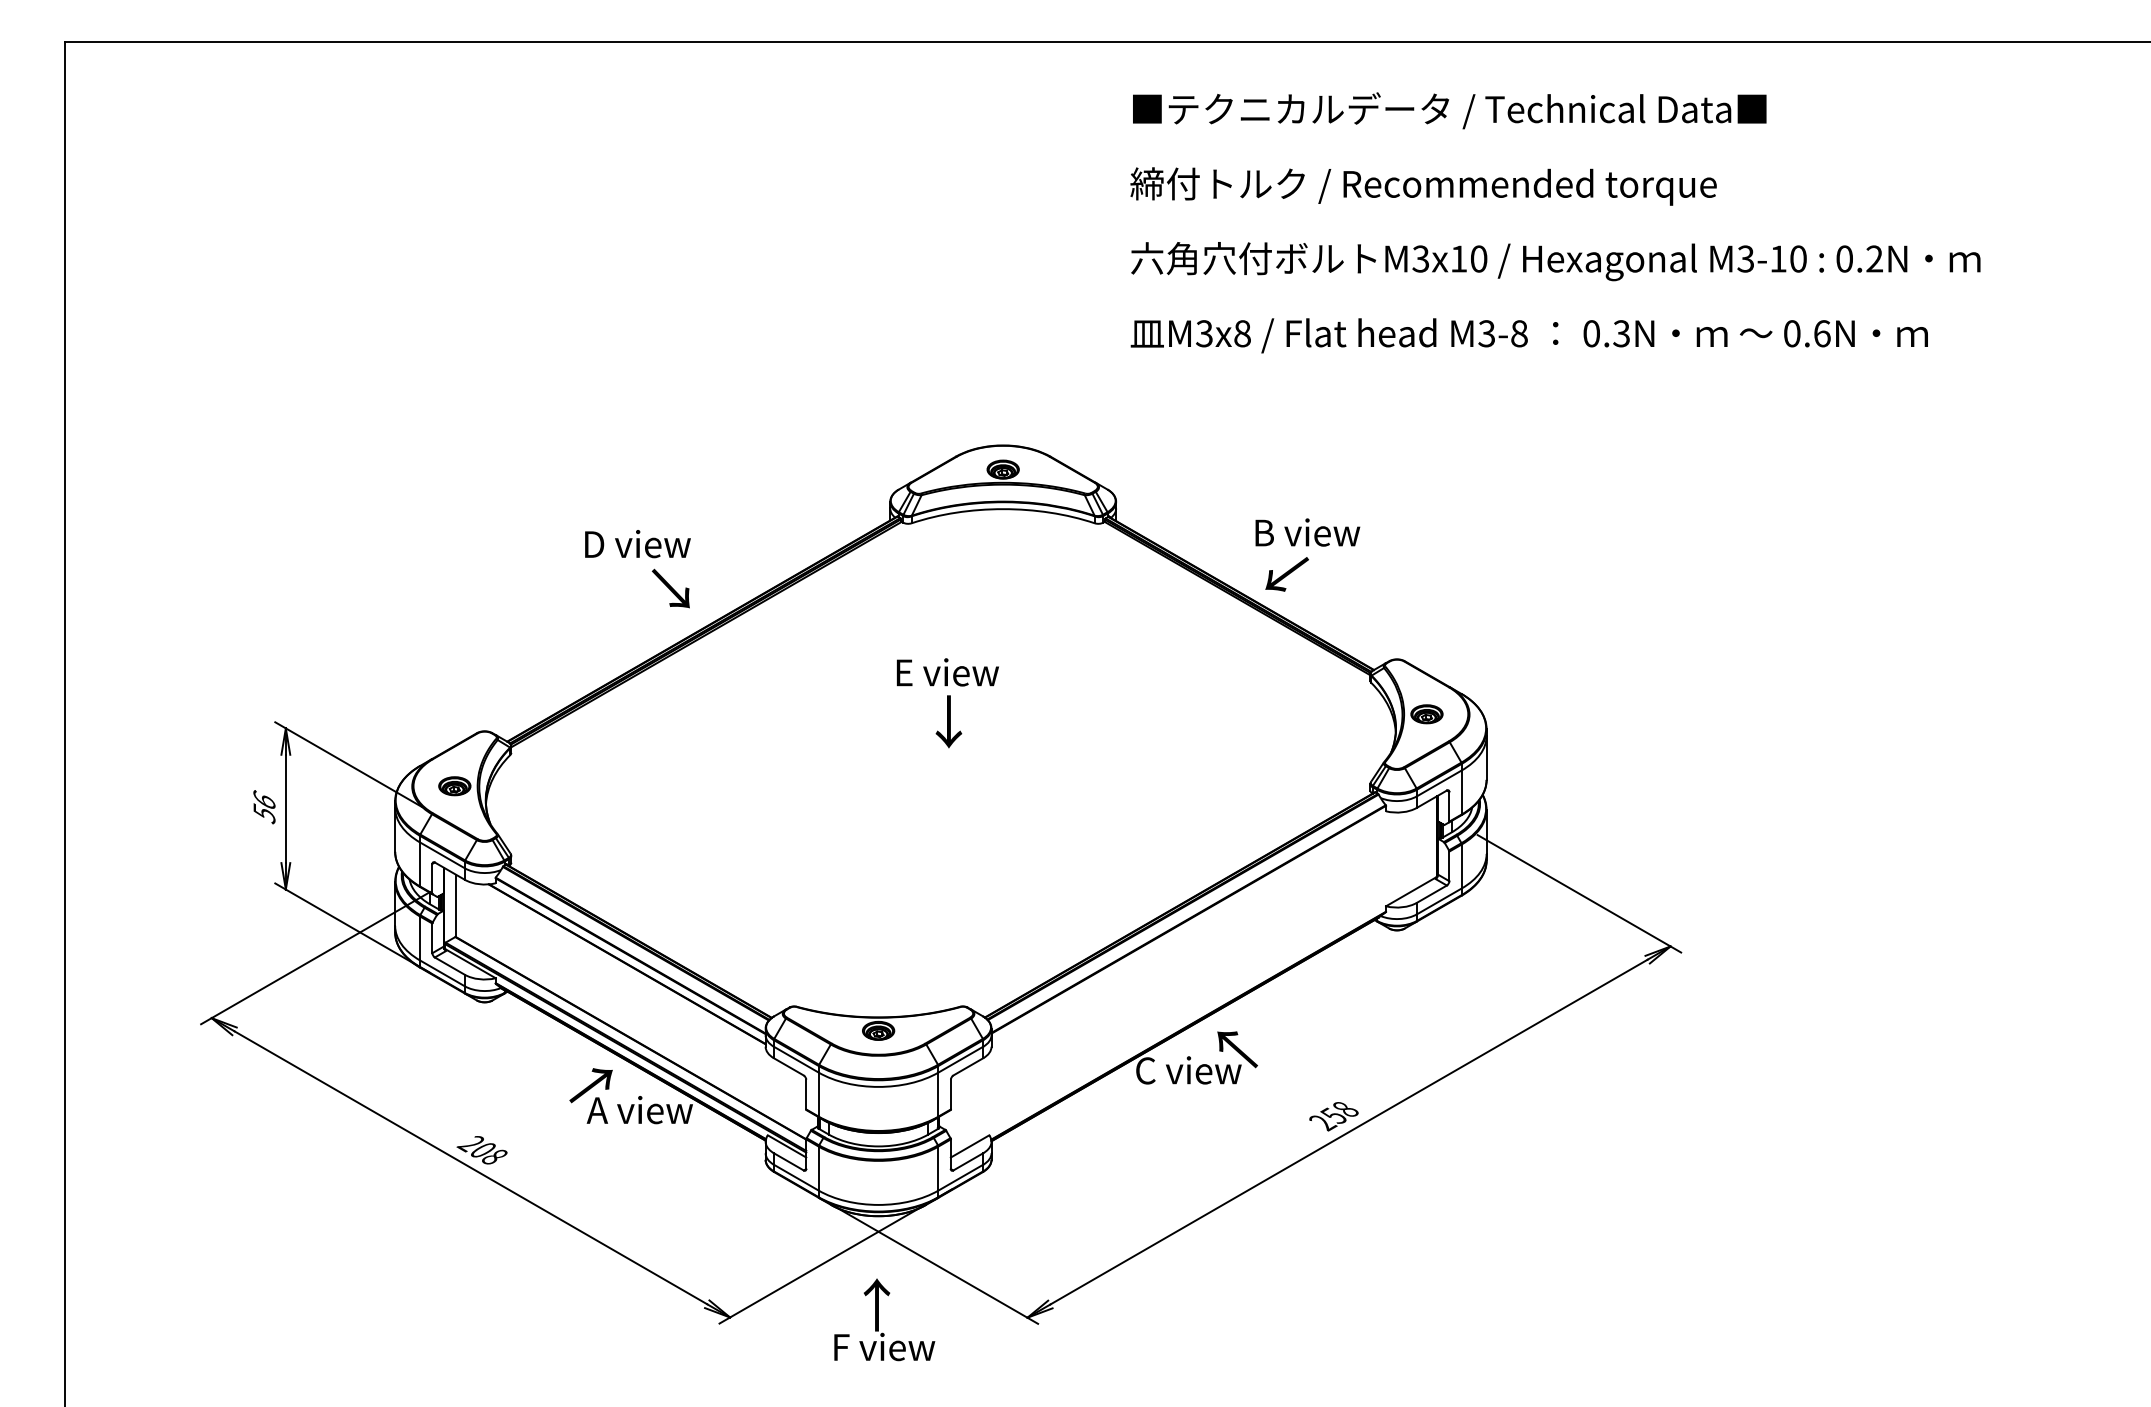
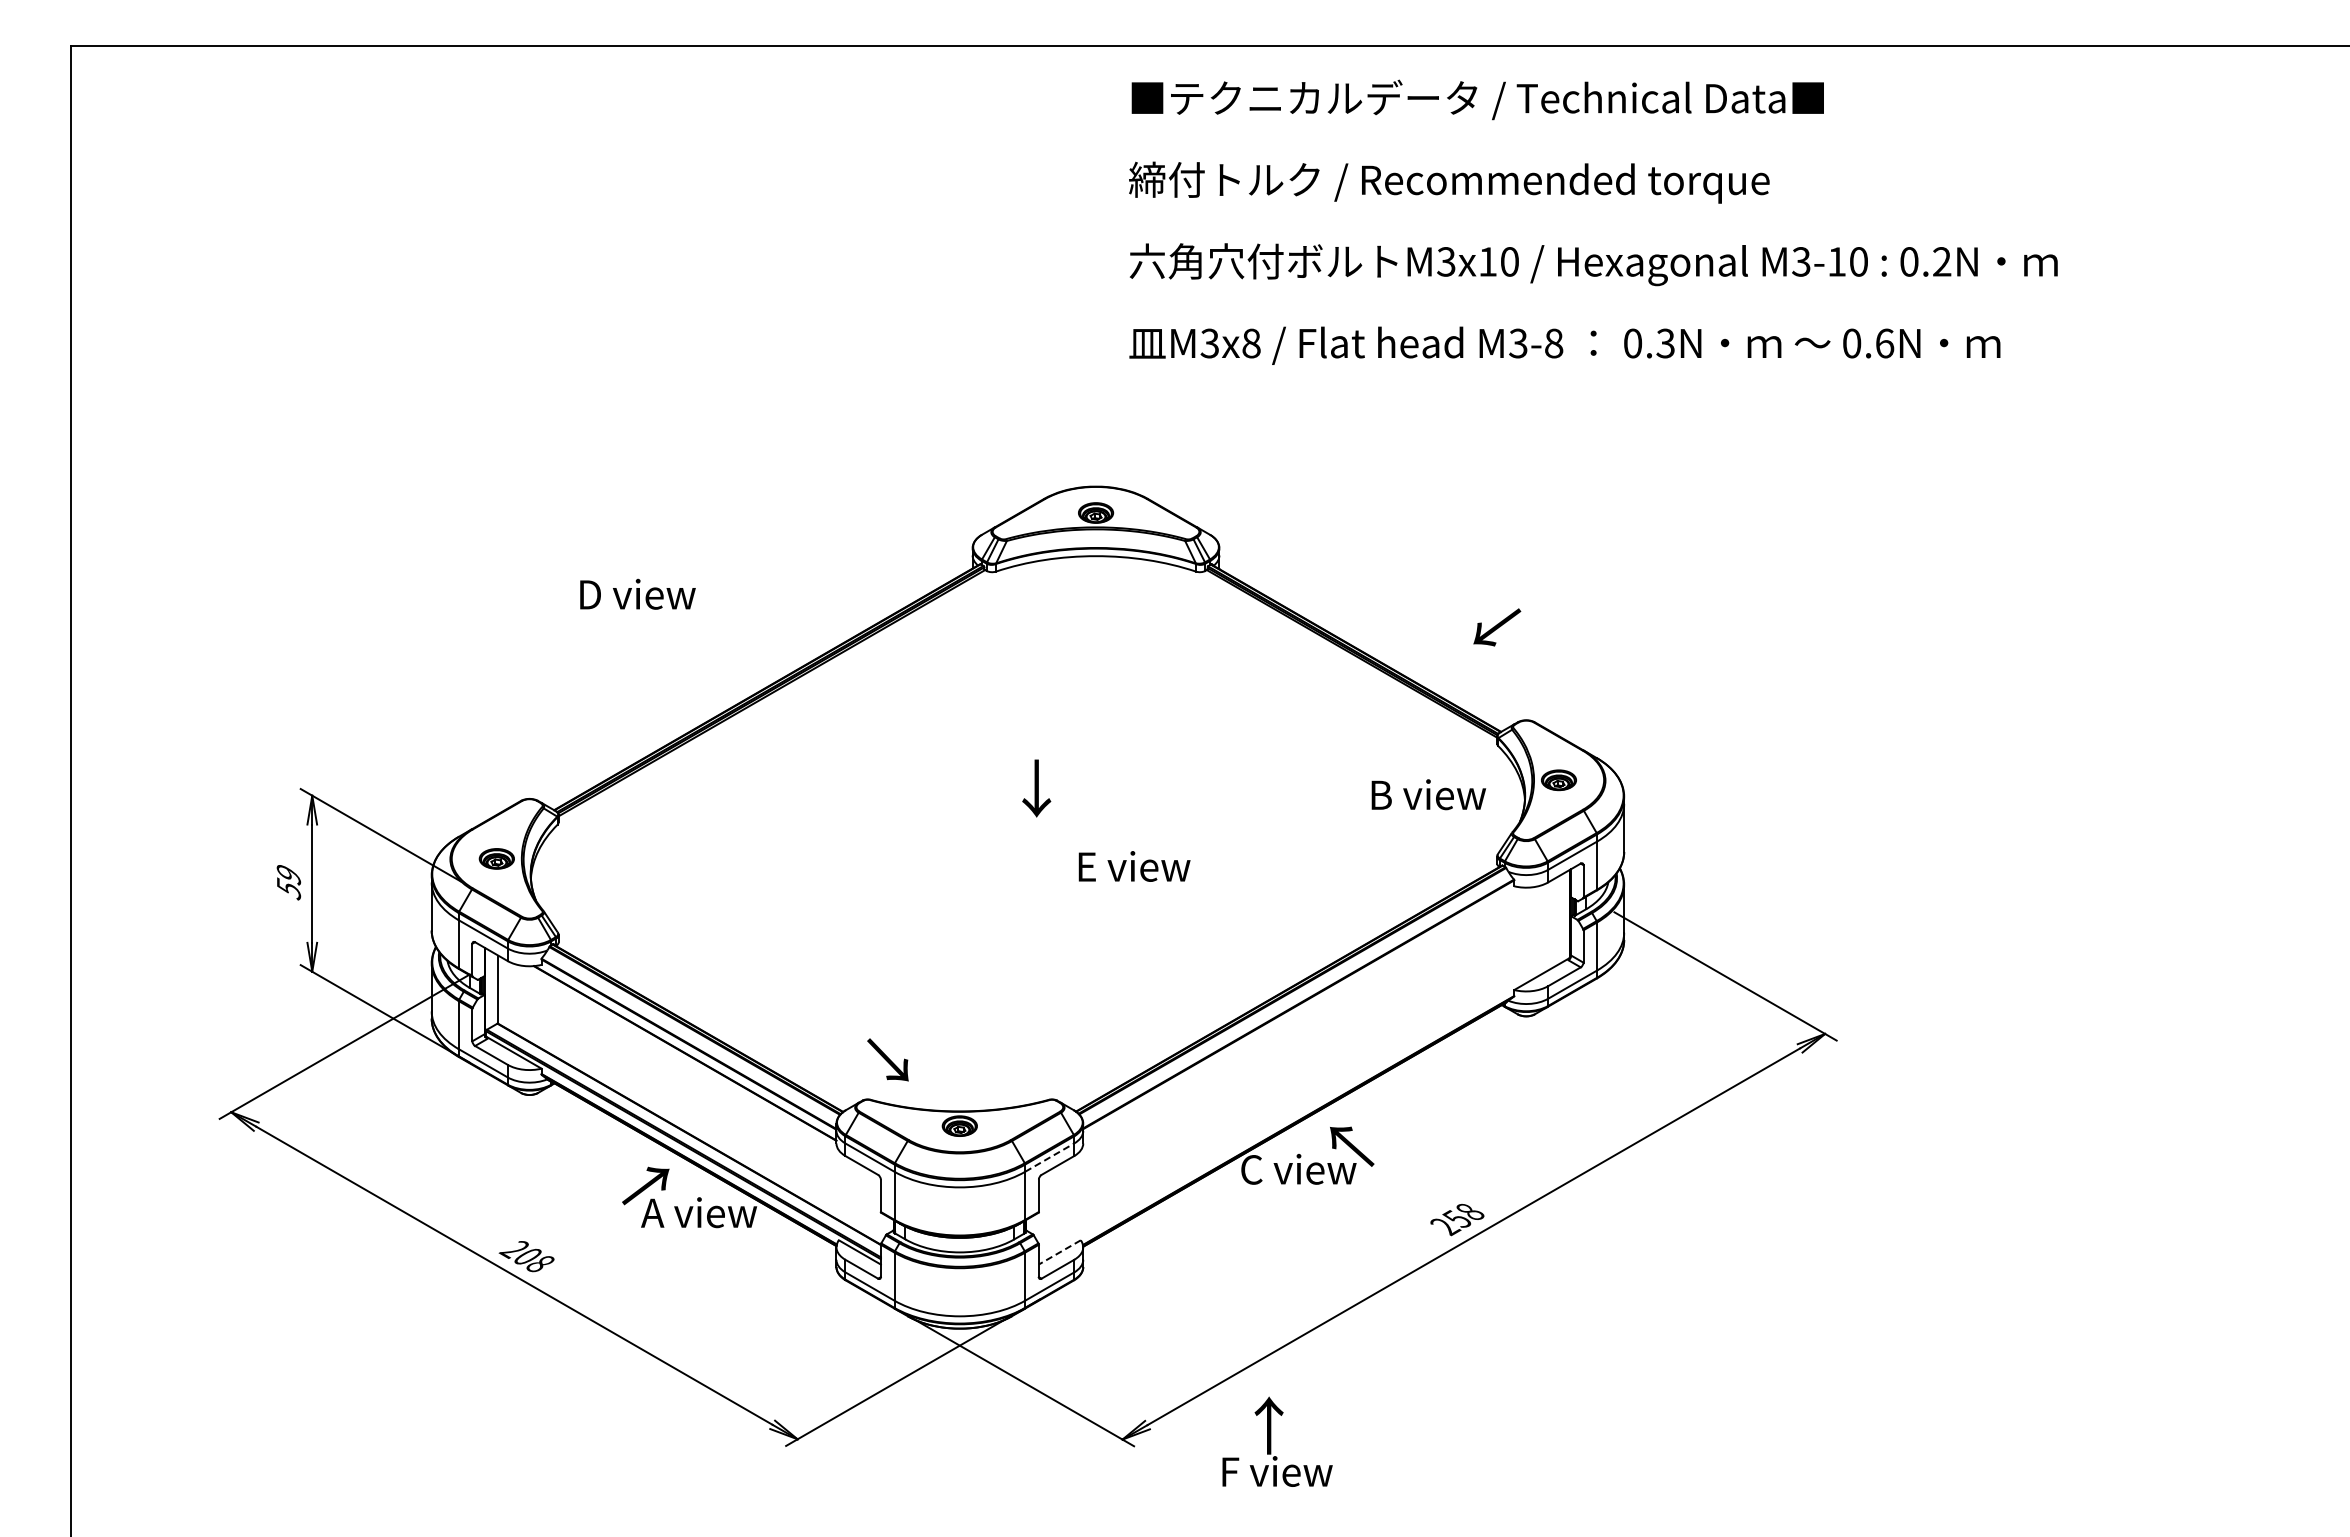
text: (1555, 222) -> (1593, 221), moved
text: (1307, 532) -> (1428, 794), moved
text: (637, 543) -> (637, 593), moved
text: (1287, 574) -> (1497, 627), moved
text: (670, 588) -> (887, 1059), moved
text: (947, 672) -> (1134, 866), moved
text: (264, 800) -> (288, 874), 56 -> 59
line: (961, 1059) -> (1050, 1157), solid -> dashed
line: (969, 1146) -> (1059, 1252), solid -> dashed
text: (884, 1319) -> (1277, 1441), moved

